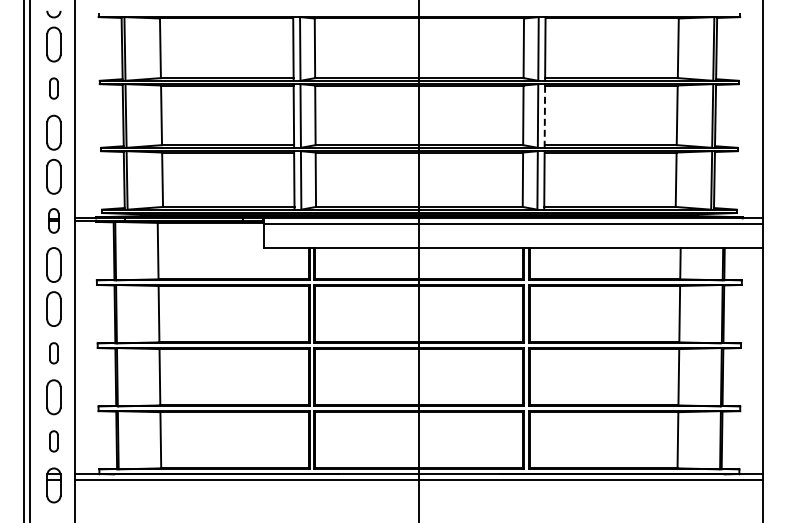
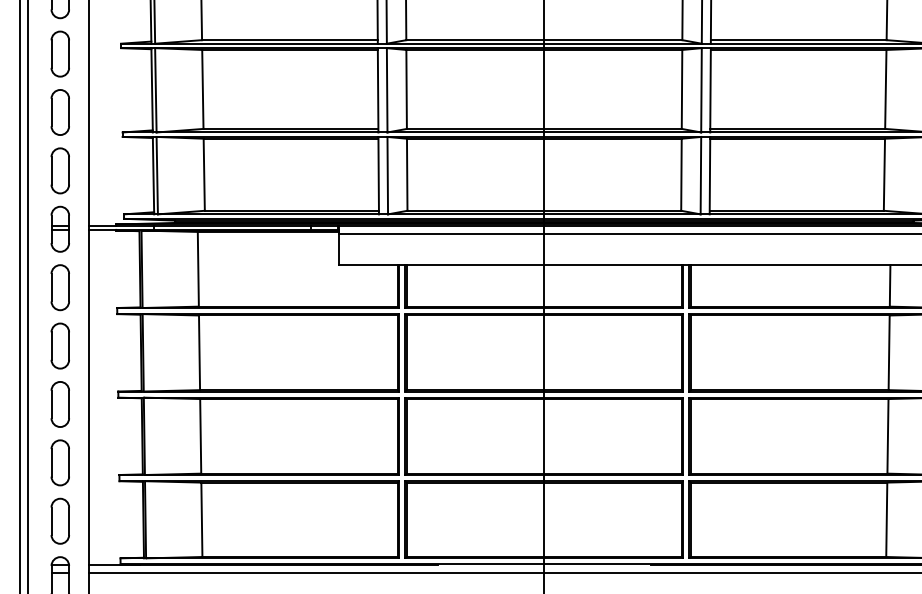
part: (53, 88) -> (59, 53), size x1.67
line: (544, 116) -> (710, 90), dashed -> solid
part: (53, 220) -> (59, 228), size x1.43
part: (53, 353) -> (59, 404), size x1.67
part: (53, 441) -> (59, 521), size x1.67

